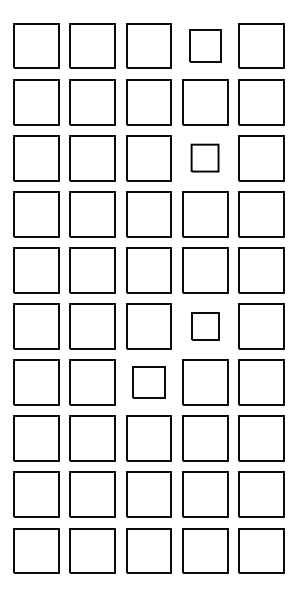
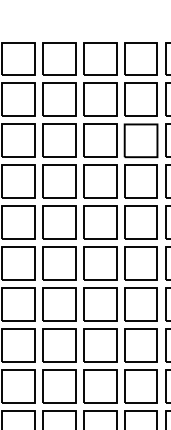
part: (205, 45) -> (141, 58), size x1.43
part: (204, 157) -> (140, 140), size x1.67
part: (205, 326) -> (141, 263), size x1.67
part: (148, 382) -> (99, 304), size x1.43

